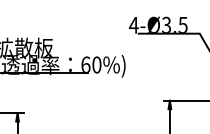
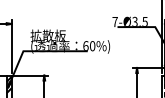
text: (134, 26) -> (115, 22), 4-Ø3.5 -> 7-Ø3.5

